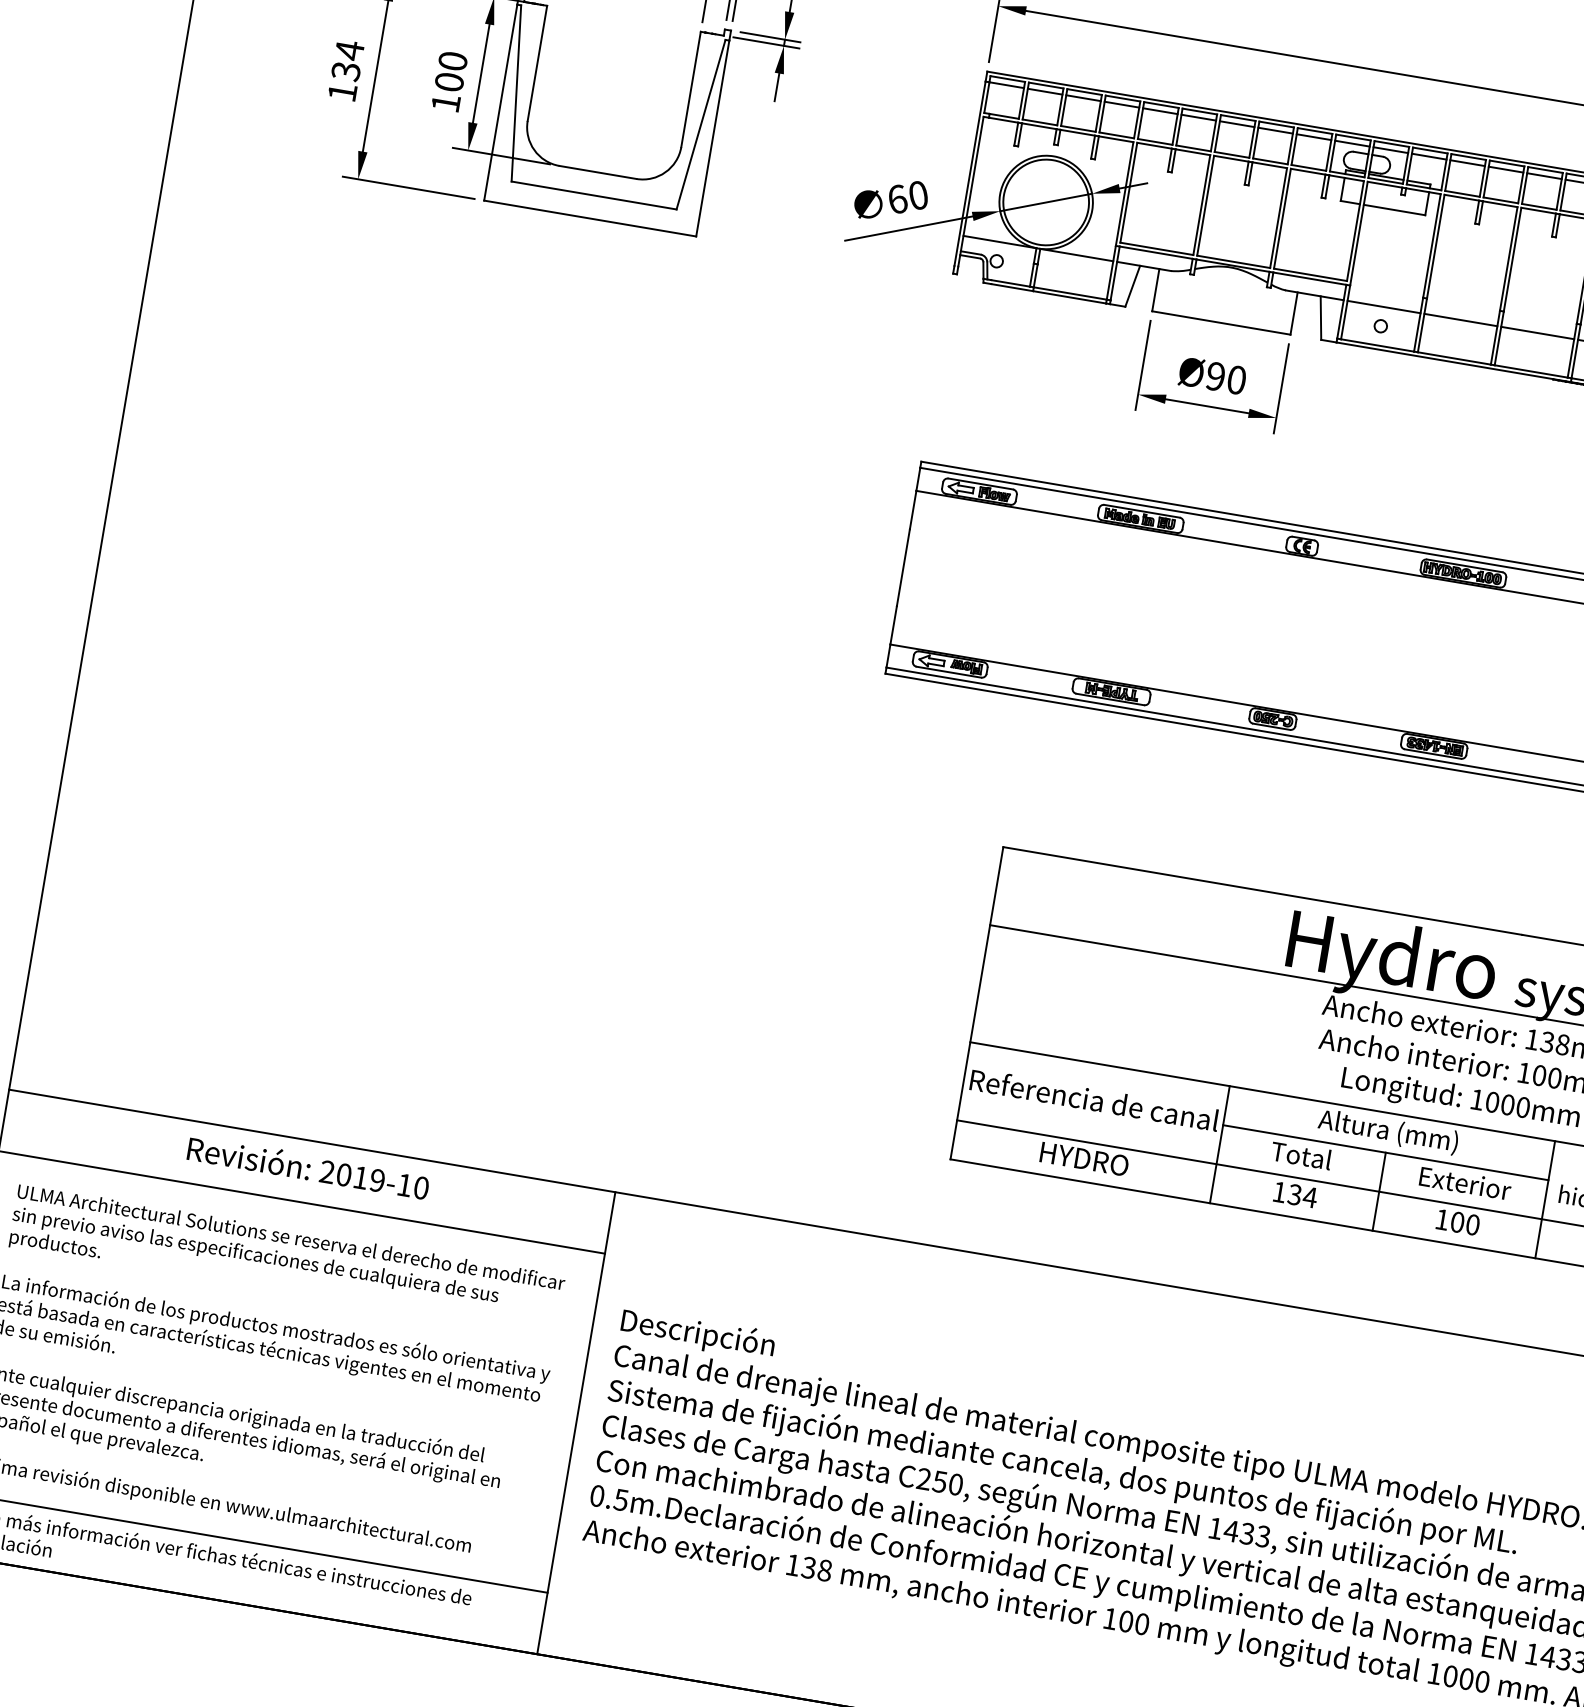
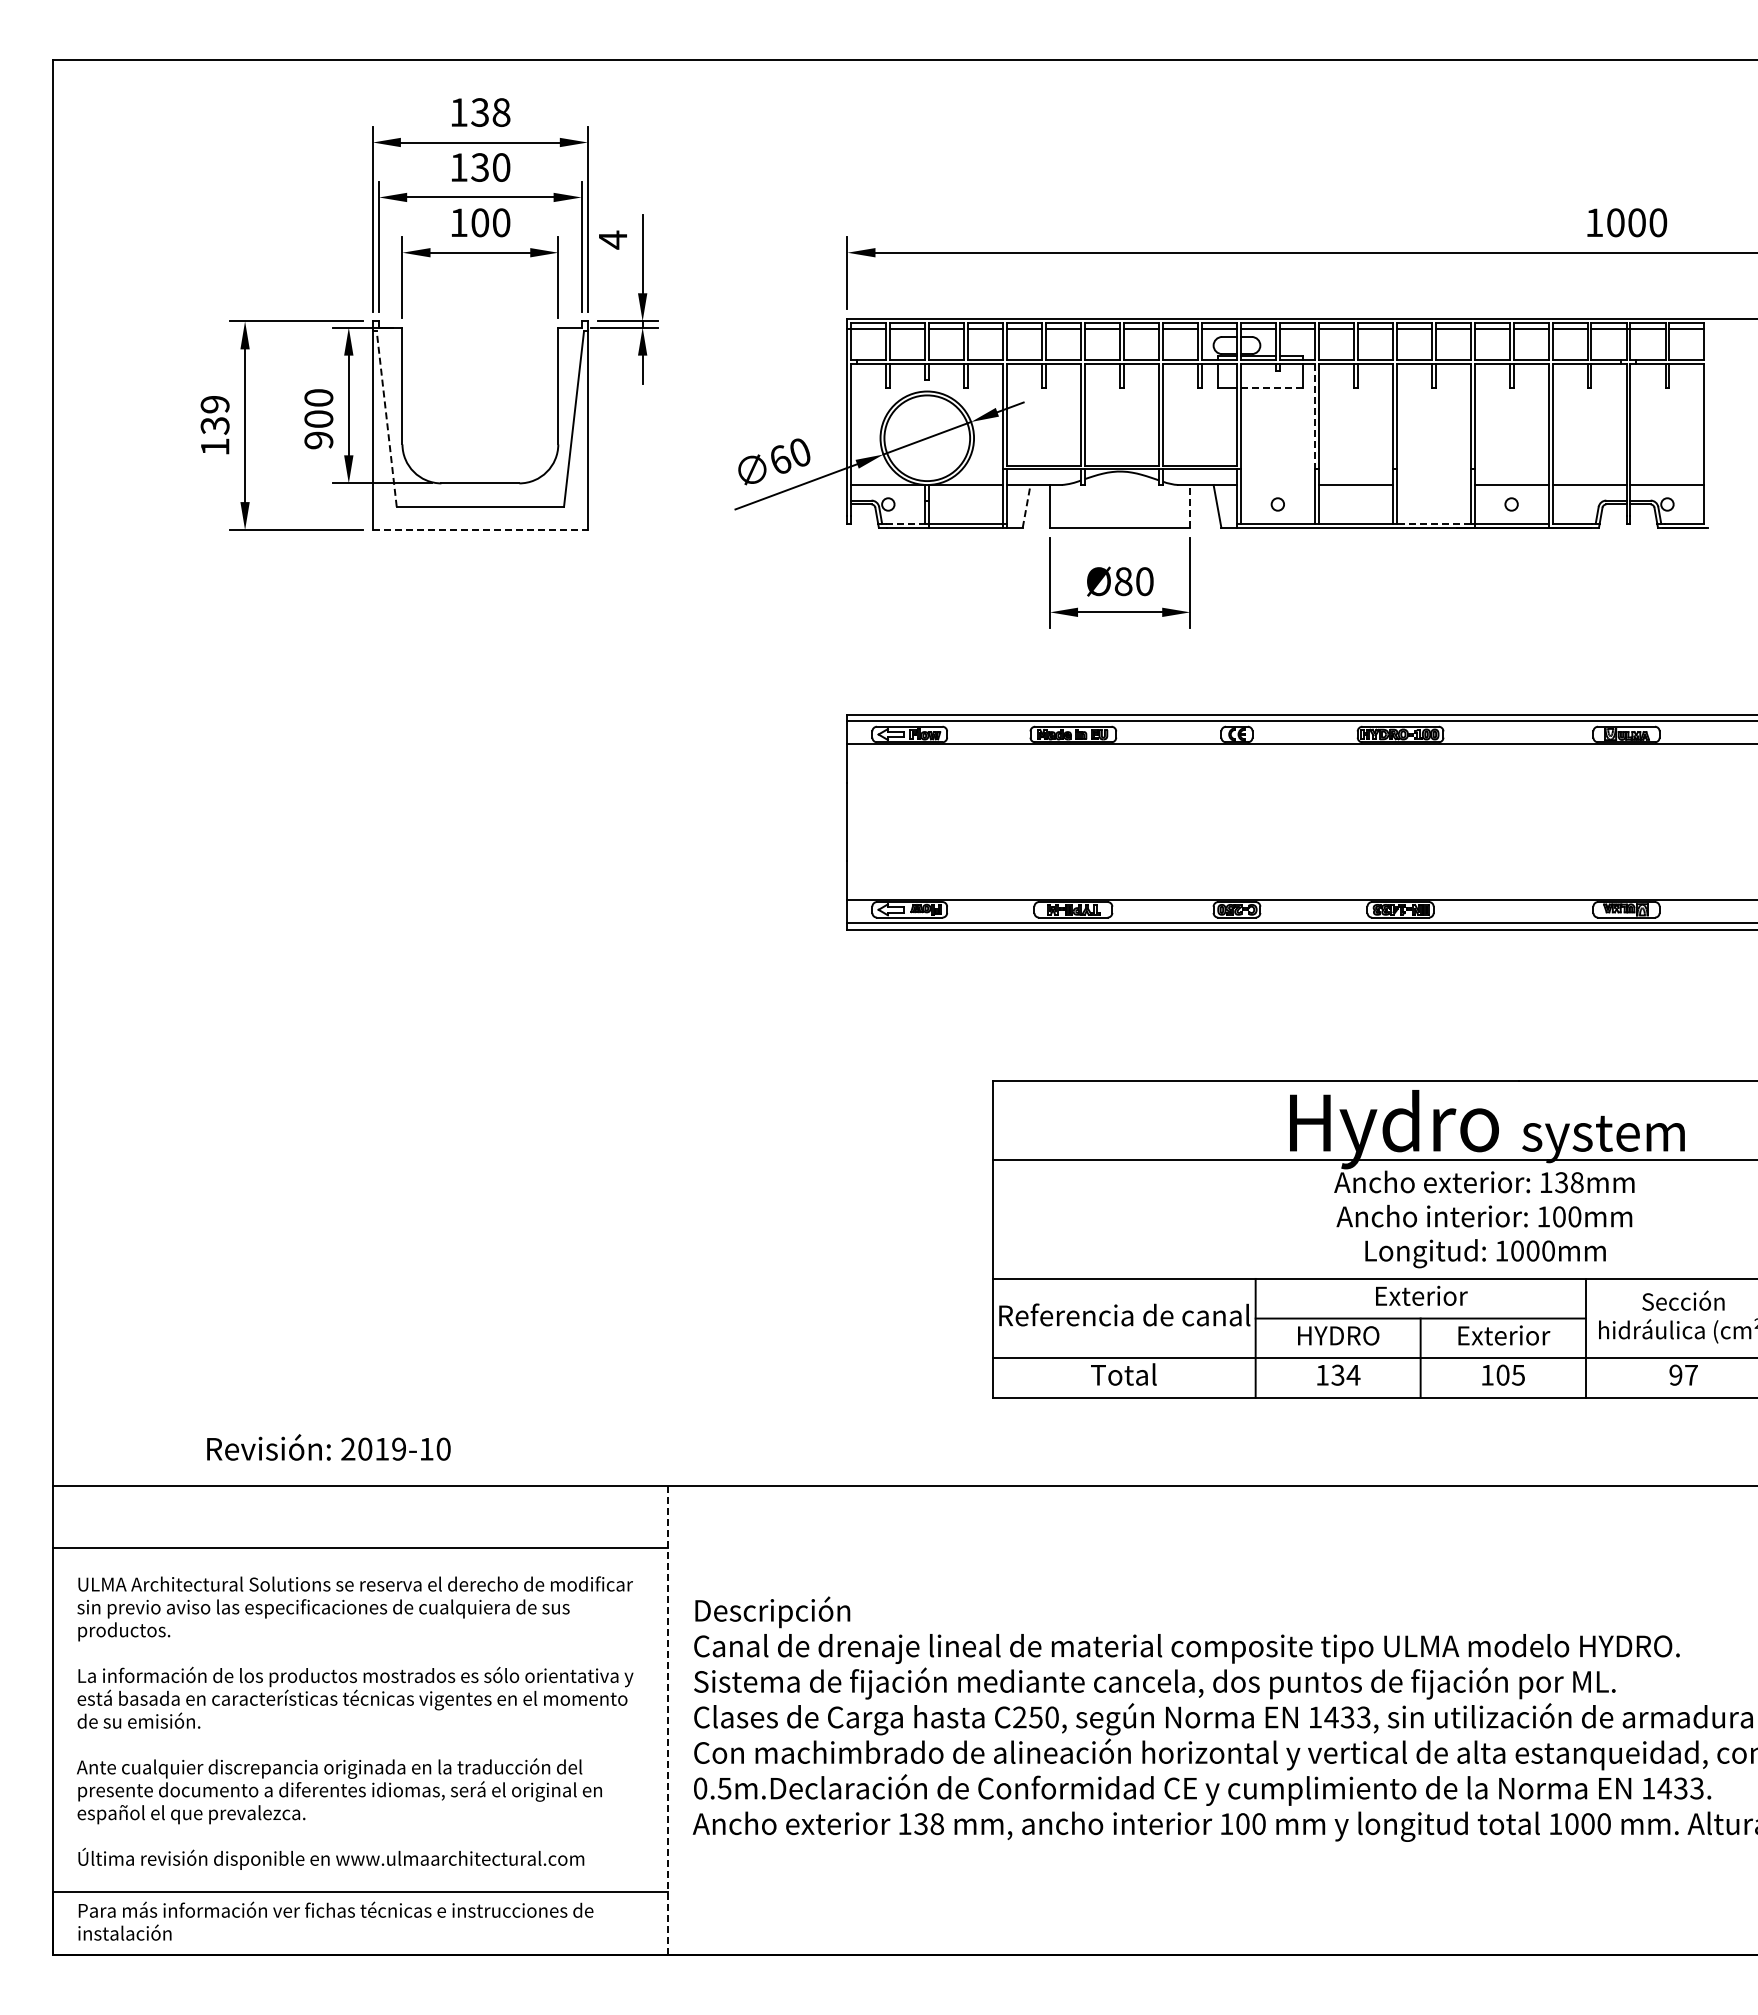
text: (349, 50) -> (214, 404), 134 -> 139
line: (516, 92) -> (386, 418), solid -> dashed
text: (445, 103) -> (318, 440), 100 -> 900
line: (1395, 210) -> (1272, 387), solid -> dashed
line: (590, 218) -> (480, 530), solid -> dashed
line: (1431, 245) -> (1314, 416), solid -> dashed
line: (1010, 282) -> (905, 523), solid -> dashed
line: (1132, 286) -> (1026, 506), solid -> dashed
line: (1383, 307) -> (1277, 485), removed
line: (1294, 312) -> (1190, 505), solid -> dashed
line: (1537, 333) -> (1433, 485), removed
line: (1531, 370) -> (1433, 523), solid -> dashed
text: (1215, 376) -> (1123, 581), Ø90 -> Ø80
text: (1388, 1131) -> (1419, 1297), Altura (mm) -> Exterior
text: (1302, 1154) -> (1338, 1334), Total -> HYDRO
text: (1084, 1158) -> (1124, 1374), HYDRO -> Total
text: (308, 1167) -> (328, 1447), moved
text: (1472, 1224) -> (1518, 1374), 100 -> 105
line: (576, 1423) -> (667, 1720), solid -> dashed

